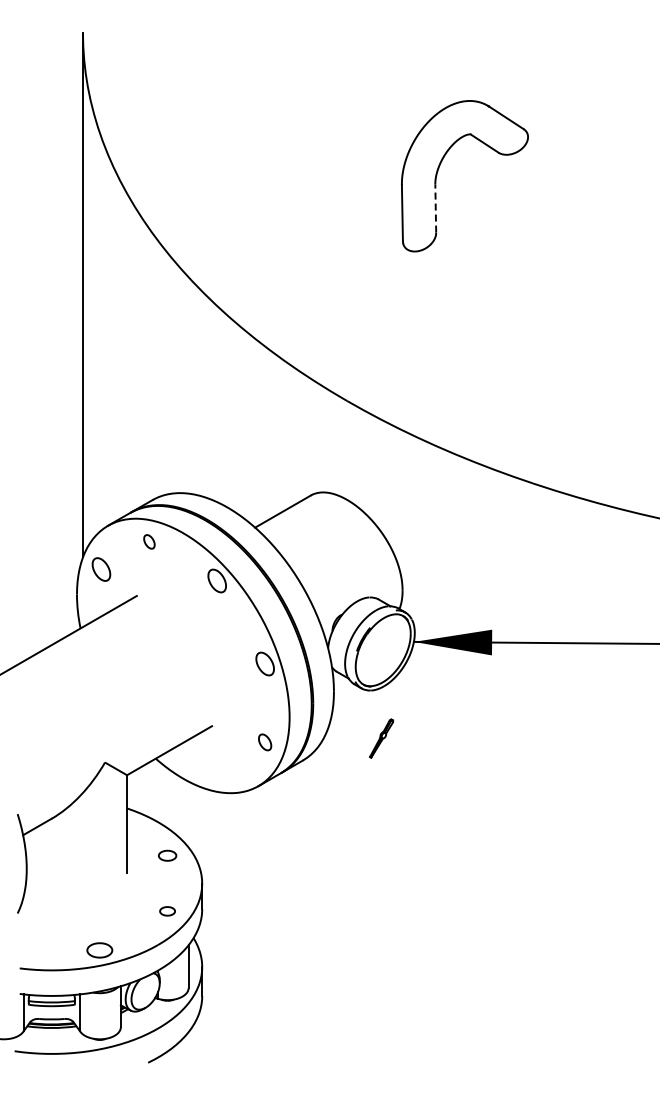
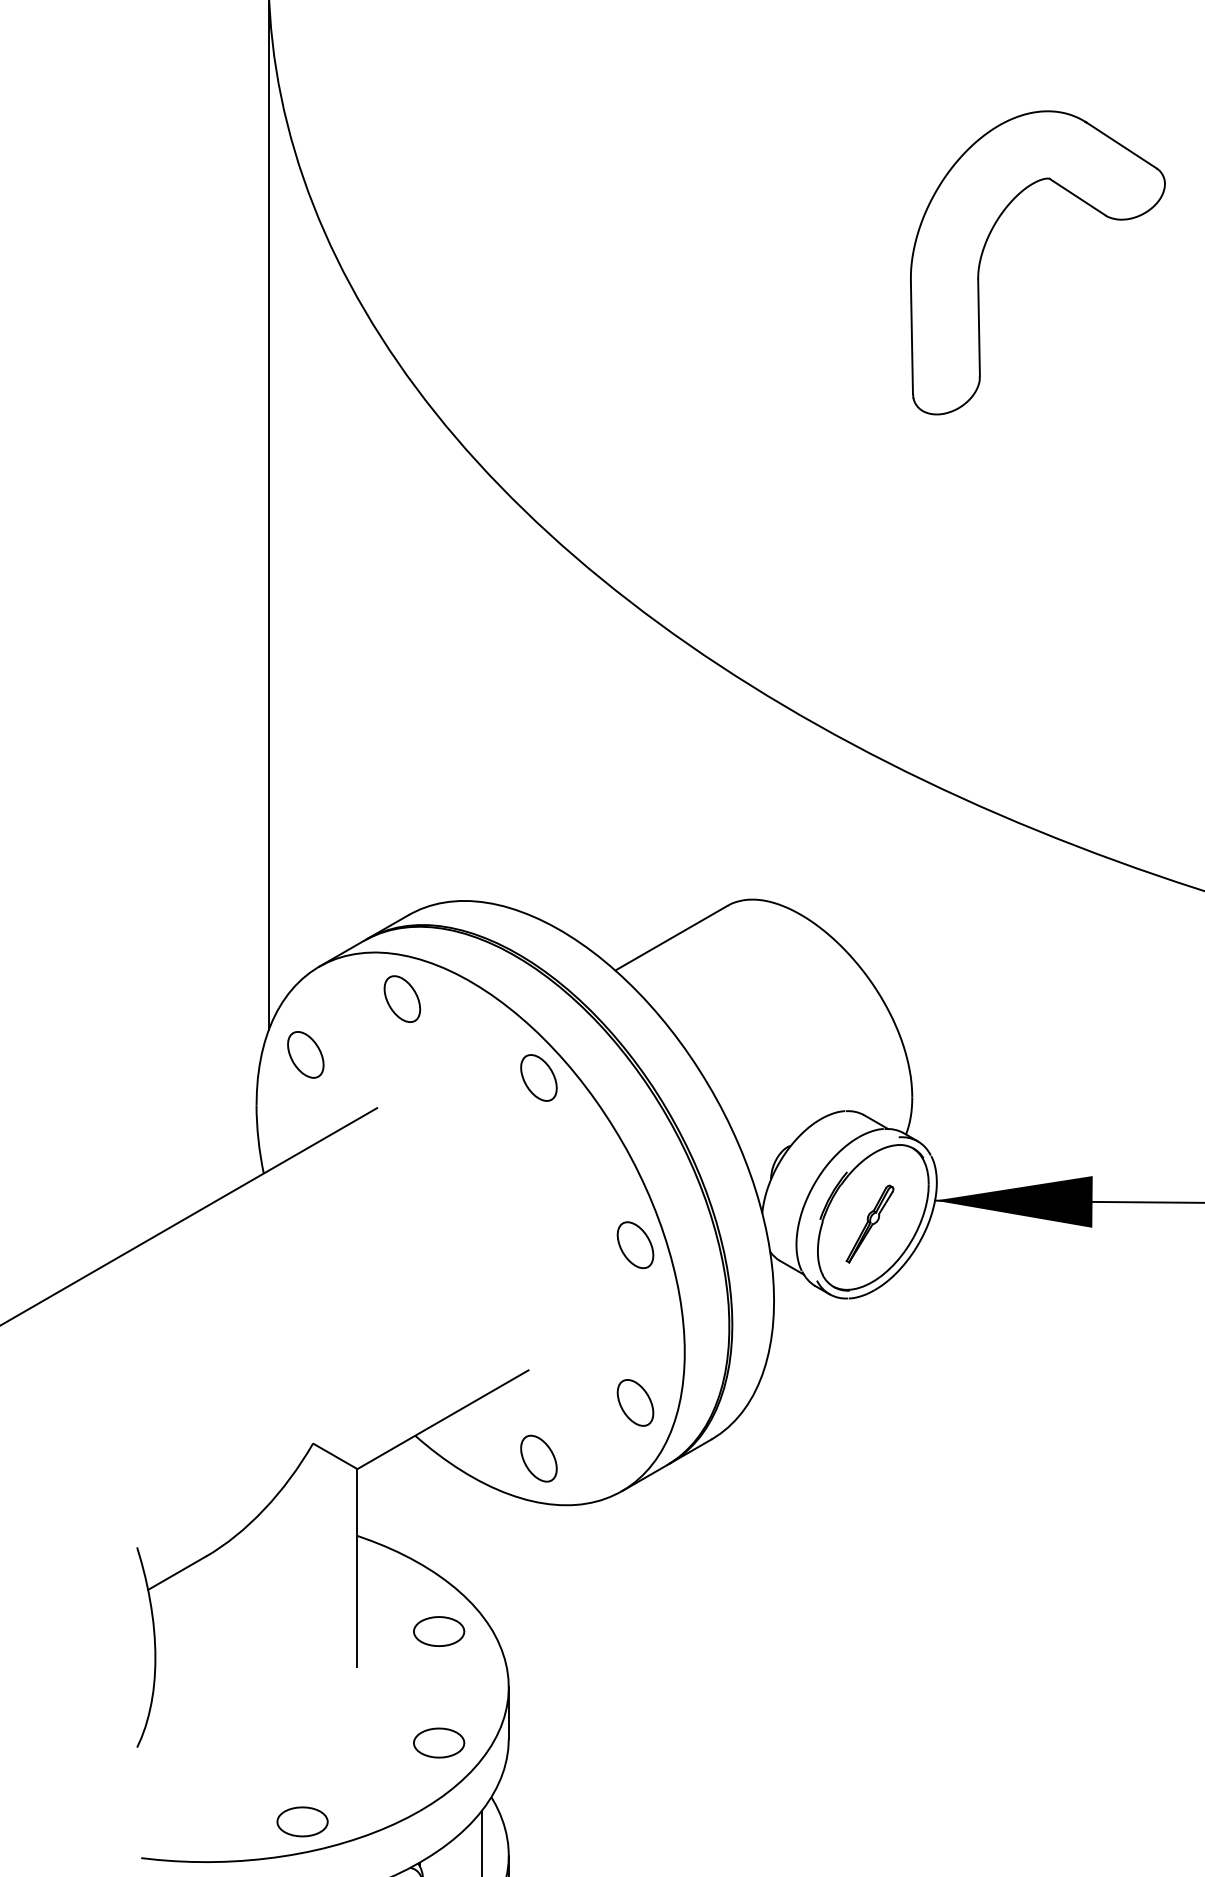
line: (435, 208) -> (978, 327), dashed -> solid
part: (149, 541) -> (402, 998), size x1.67
part: (381, 738) -> (869, 1223), moved
part: (264, 742) -> (634, 1403), size x1.43
part: (216, 769) -> (537, 1457), added
part: (167, 855) -> (438, 1630), size x1.43
part: (167, 911) -> (438, 1743), size x1.67

